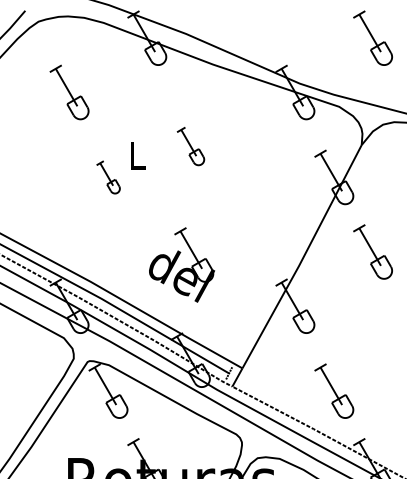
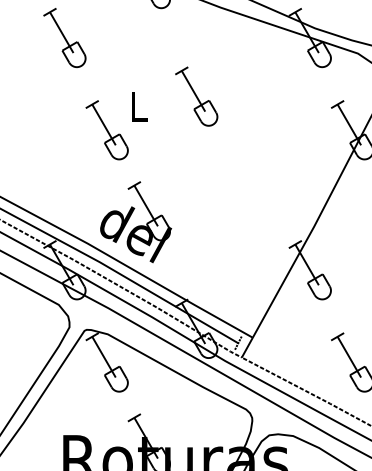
part: (190, 146) -> (196, 96), size x1.43
part: (108, 177) -> (107, 130), size x1.67
part: (182, 264) -> (136, 221), moved

